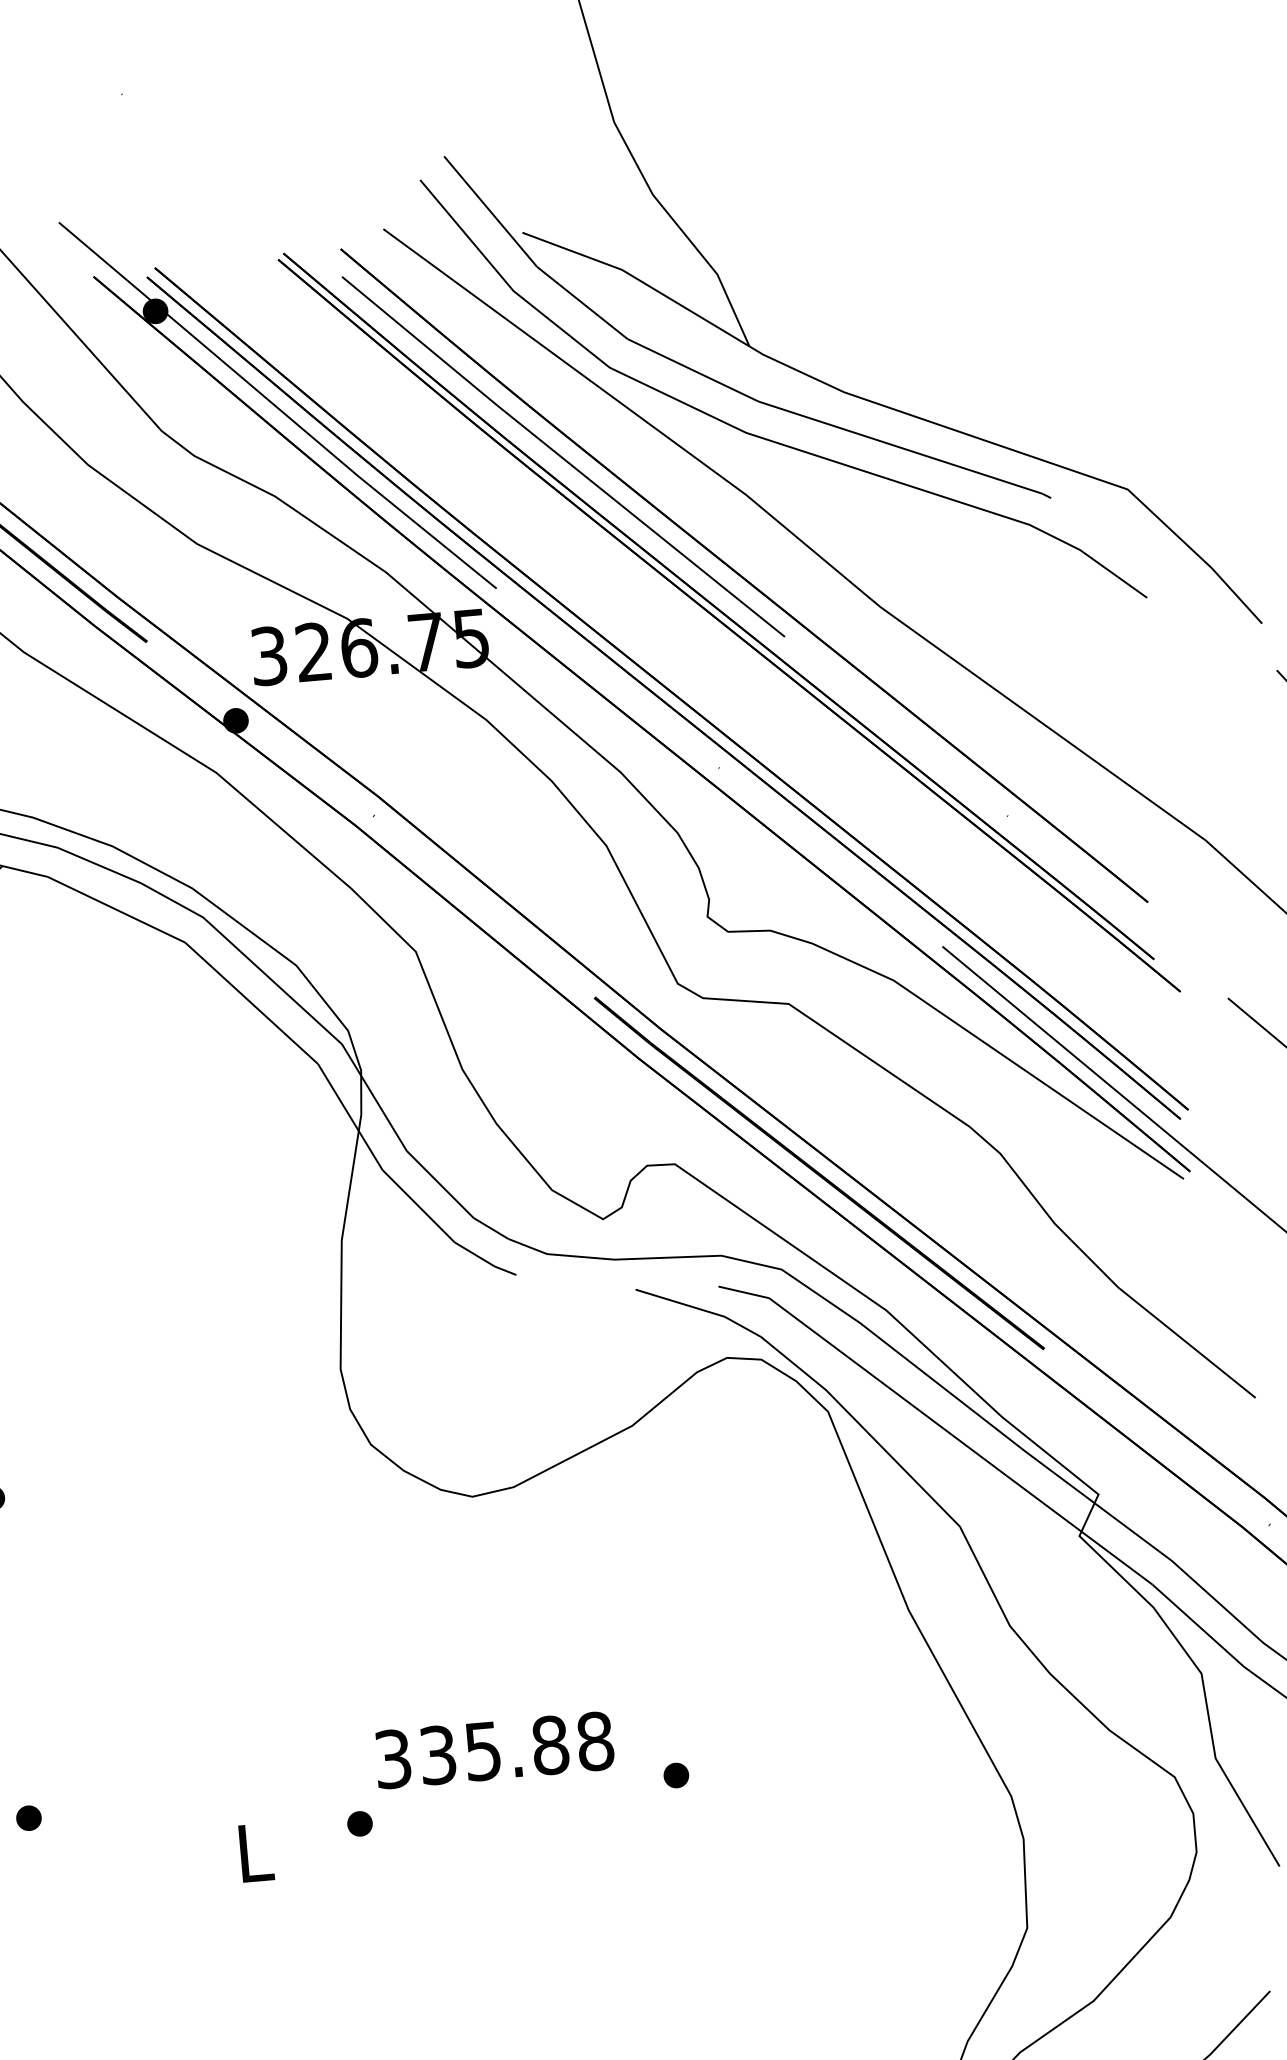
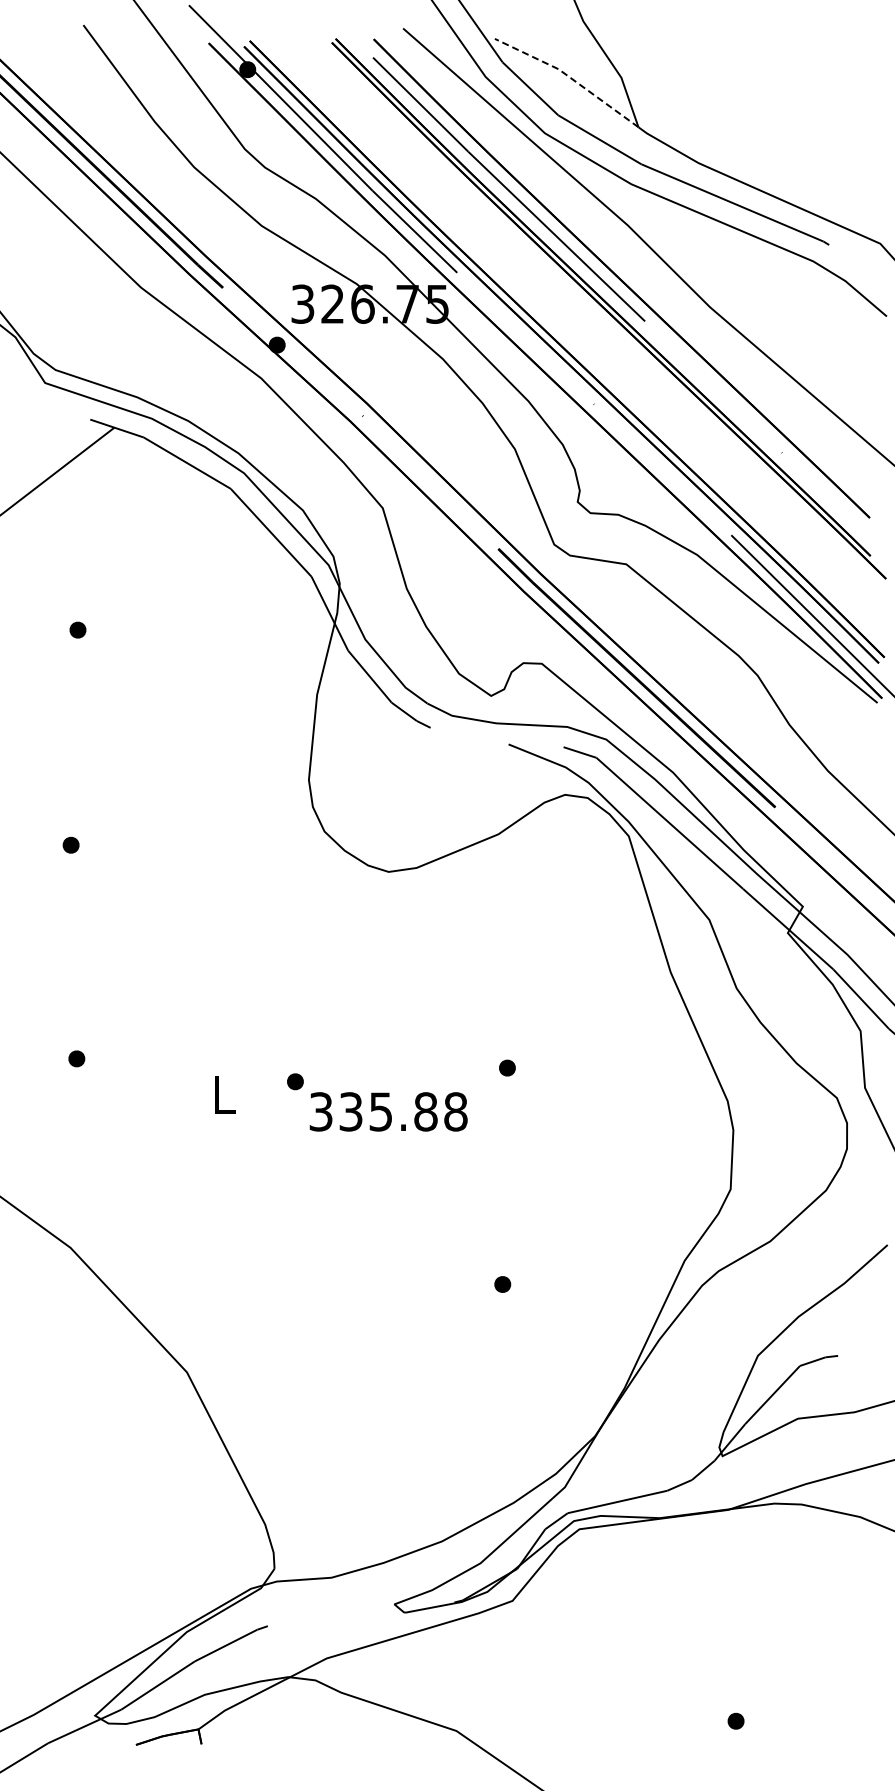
line: (639, 279) -> (569, 76), solid -> dashed
text: (494, 1749) -> (388, 1111), moved

